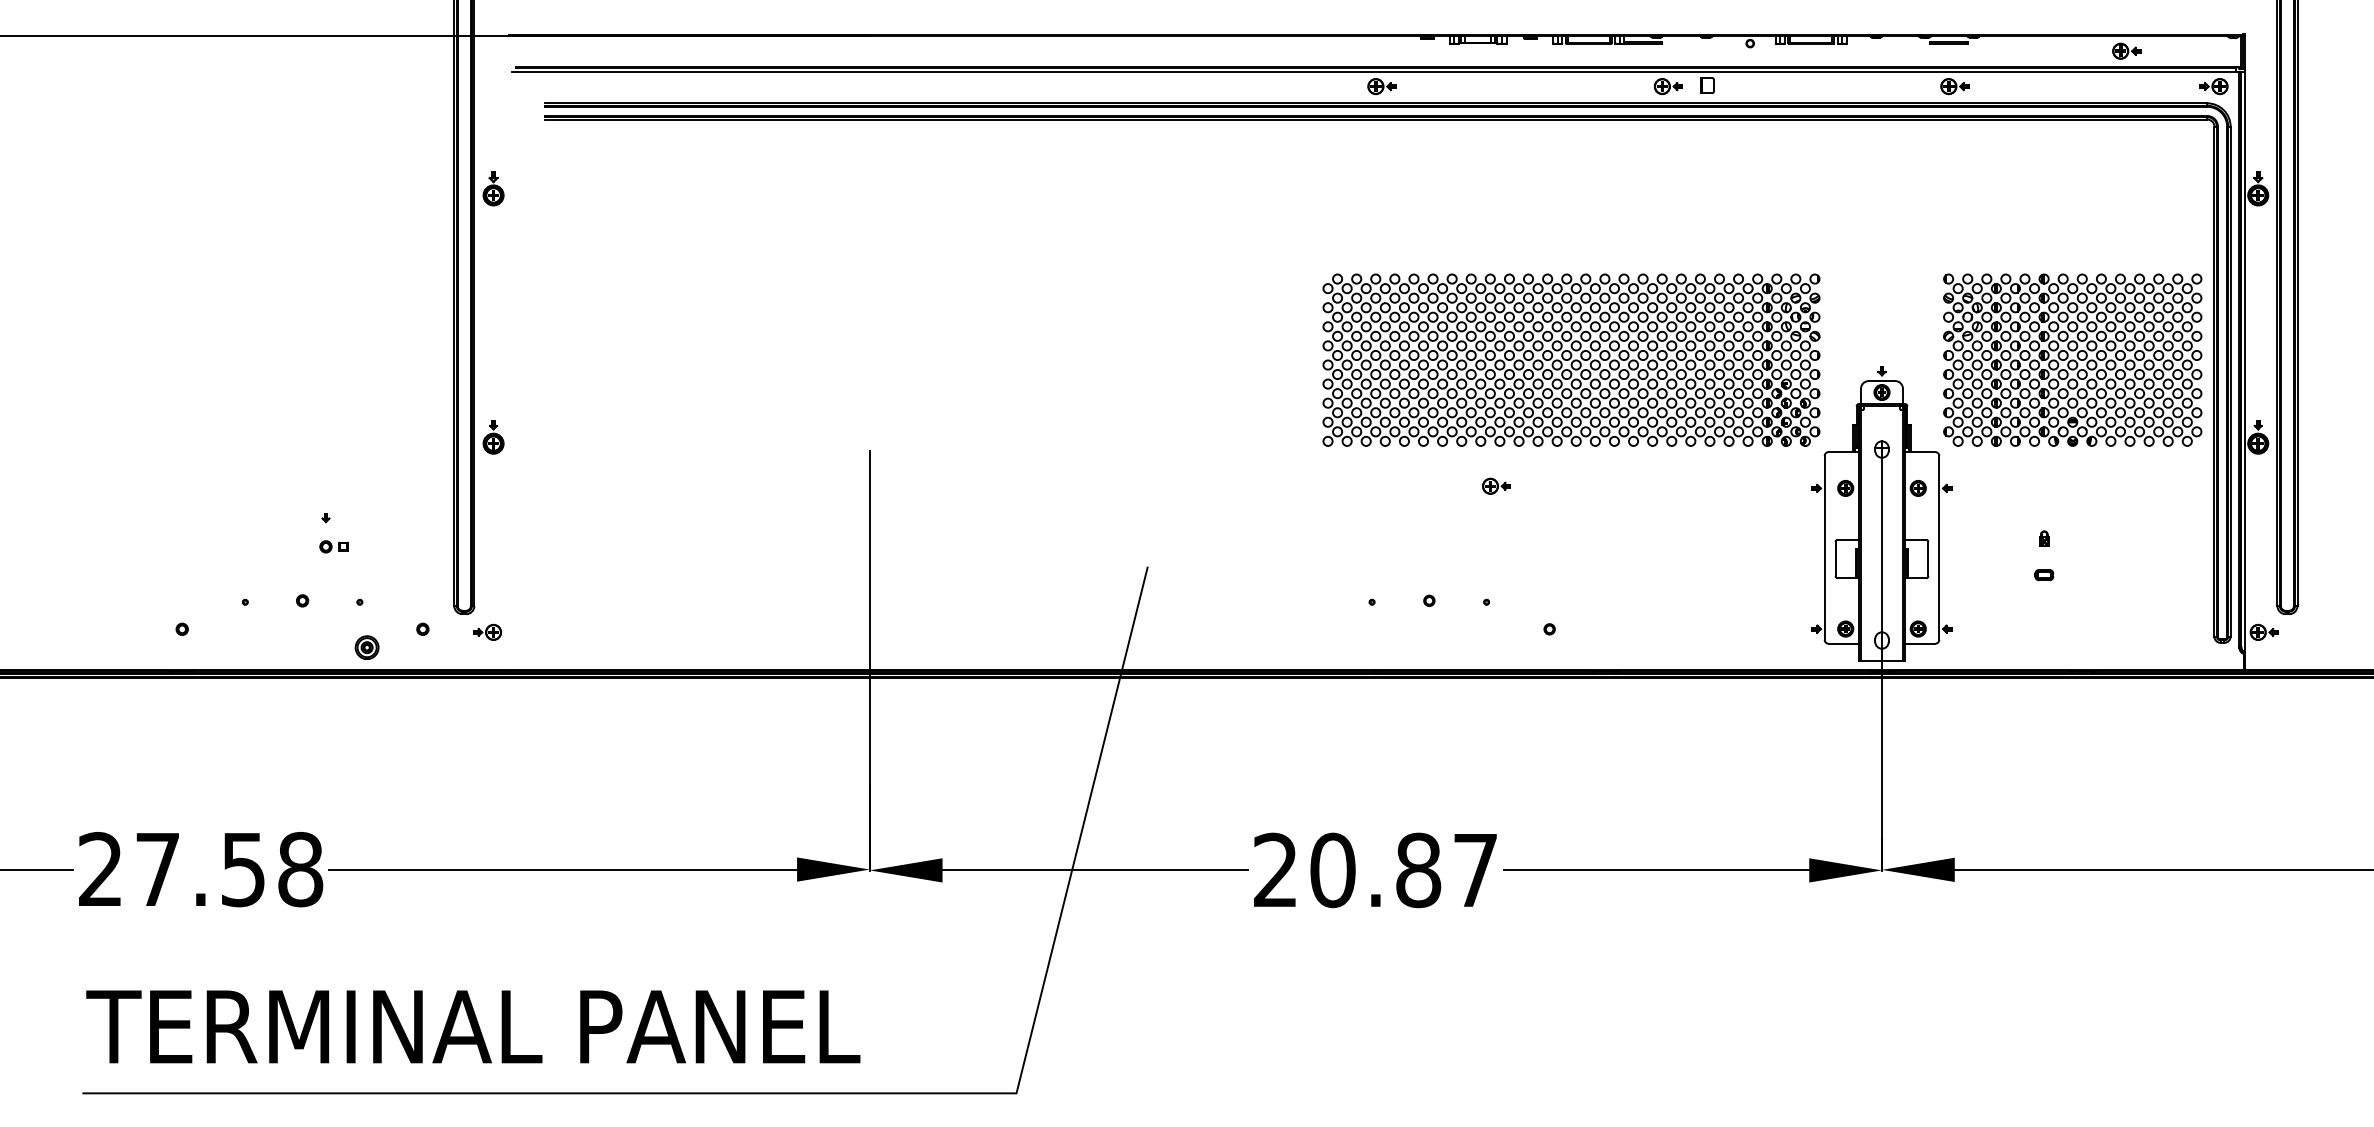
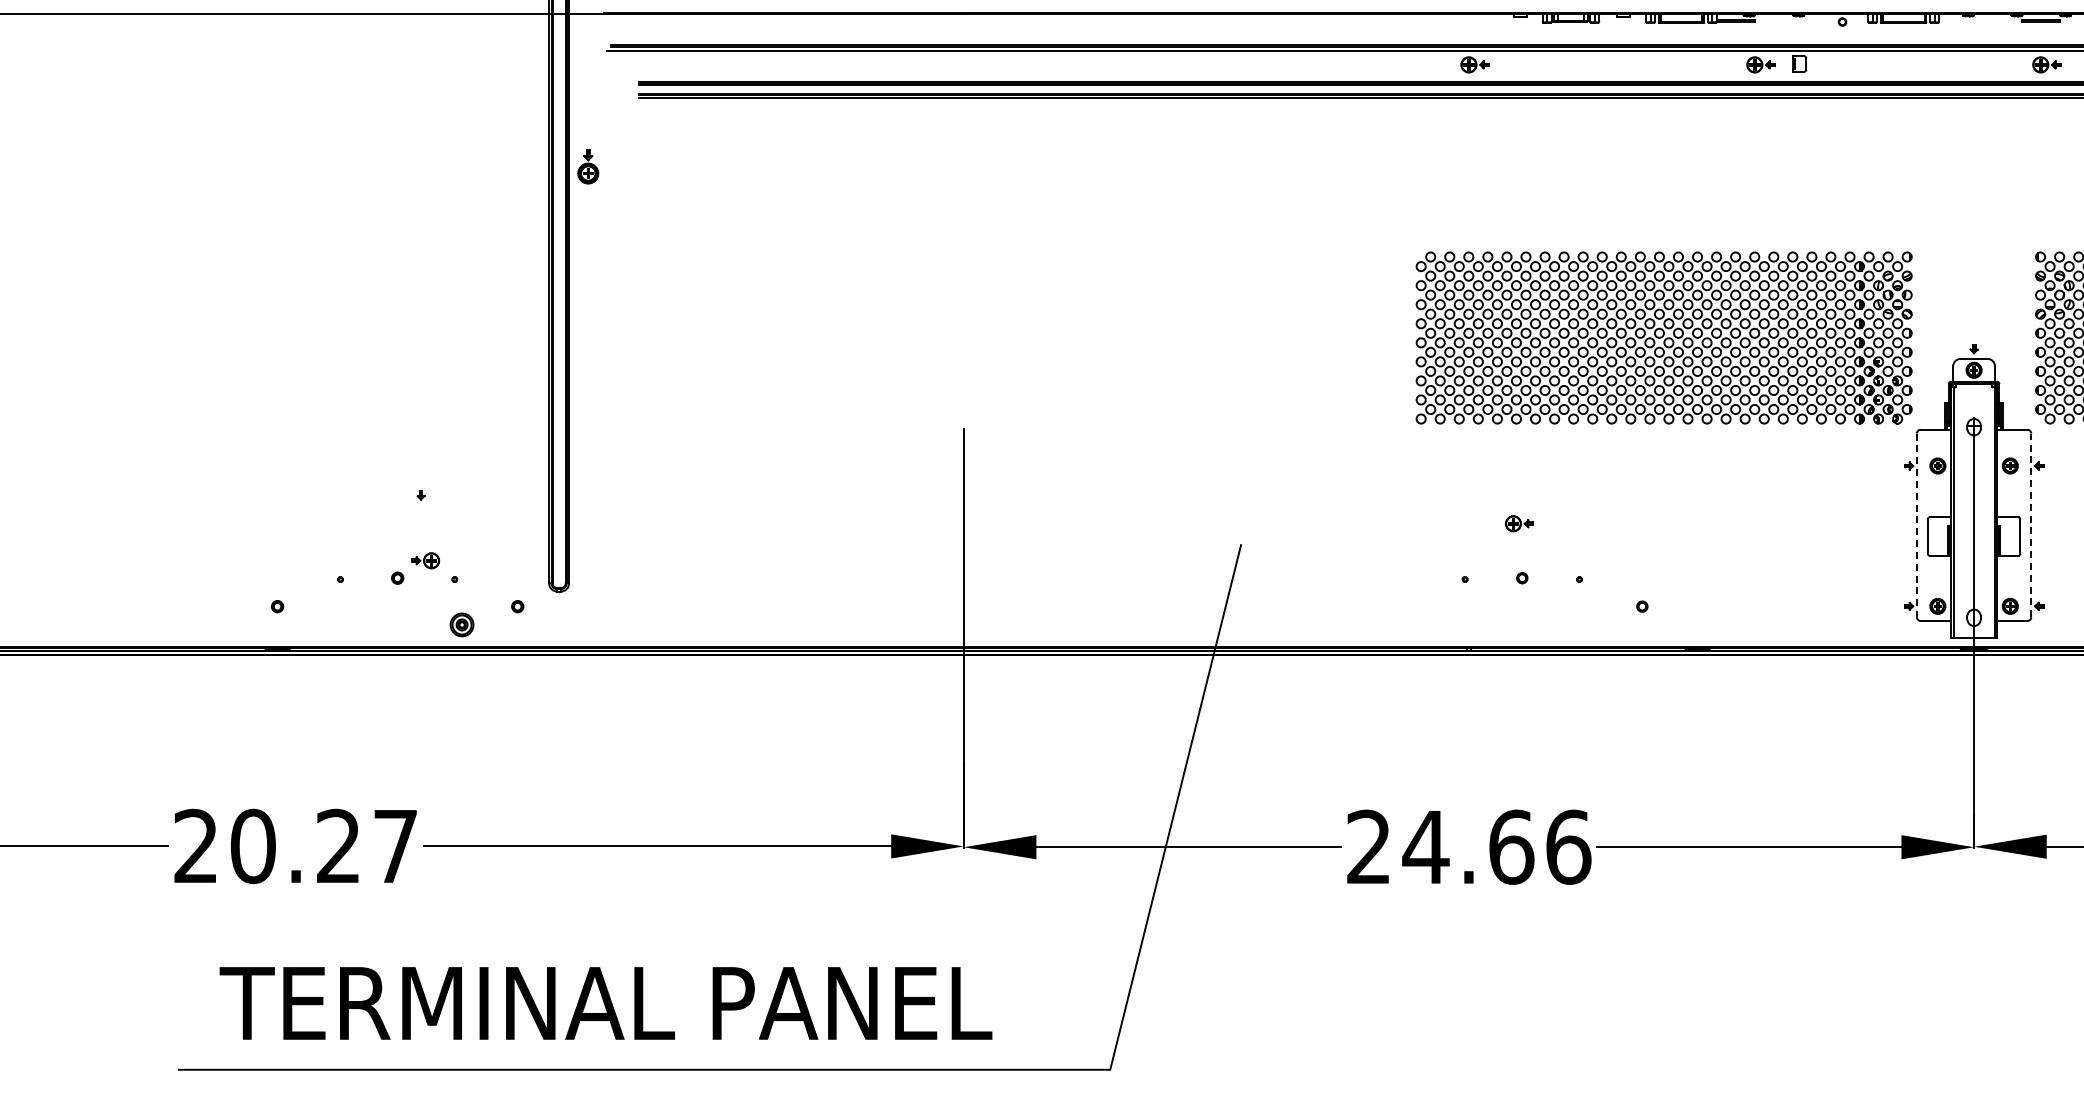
part: (493, 437) -> (588, 415), removed
part: (1496, 485) -> (1519, 522), moved
part: (333, 546) -> (428, 523), removed
line: (1824, 547) -> (1916, 524), solid -> dashed
line: (1939, 547) -> (2031, 524), solid -> dashed
part: (487, 631) -> (425, 559), moved
text: (229, 869) -> (324, 846), 27.58 -> 20.27
text: (1403, 870) -> (1496, 847), 20.87 -> 24.66
text: (473, 1026) -> (606, 1003), moved

